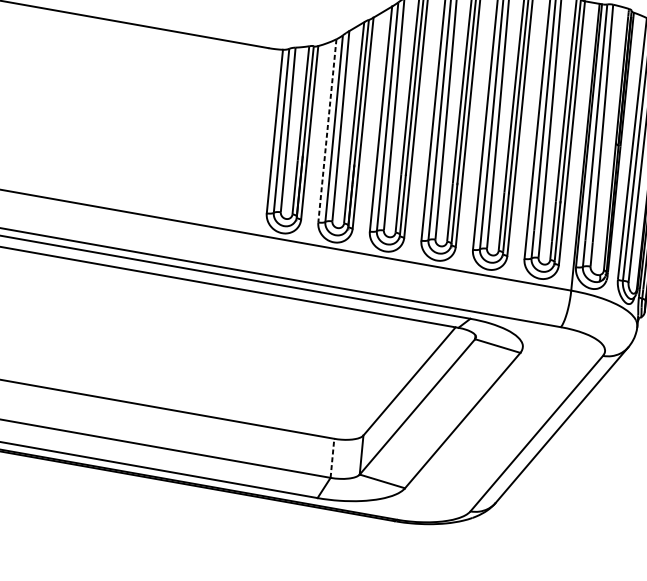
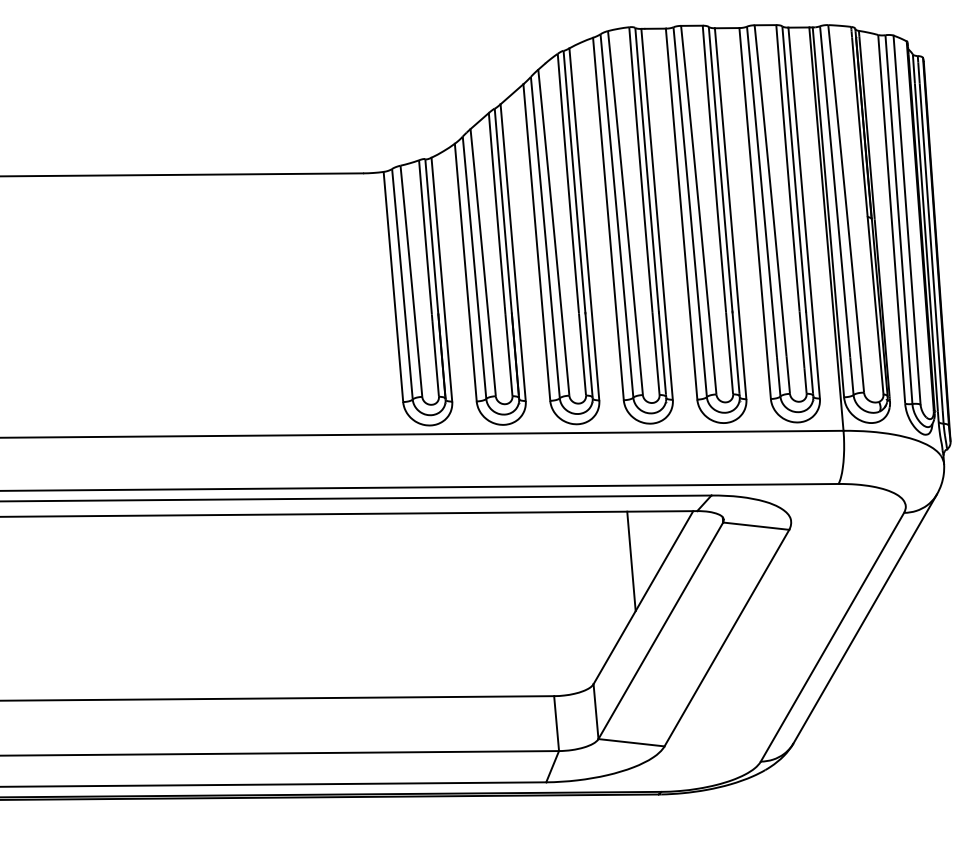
line: (327, 131) -> (465, 273), dashed -> solid
line: (405, 354) -> (631, 561), added
line: (332, 458) -> (556, 723), dashed -> solid

